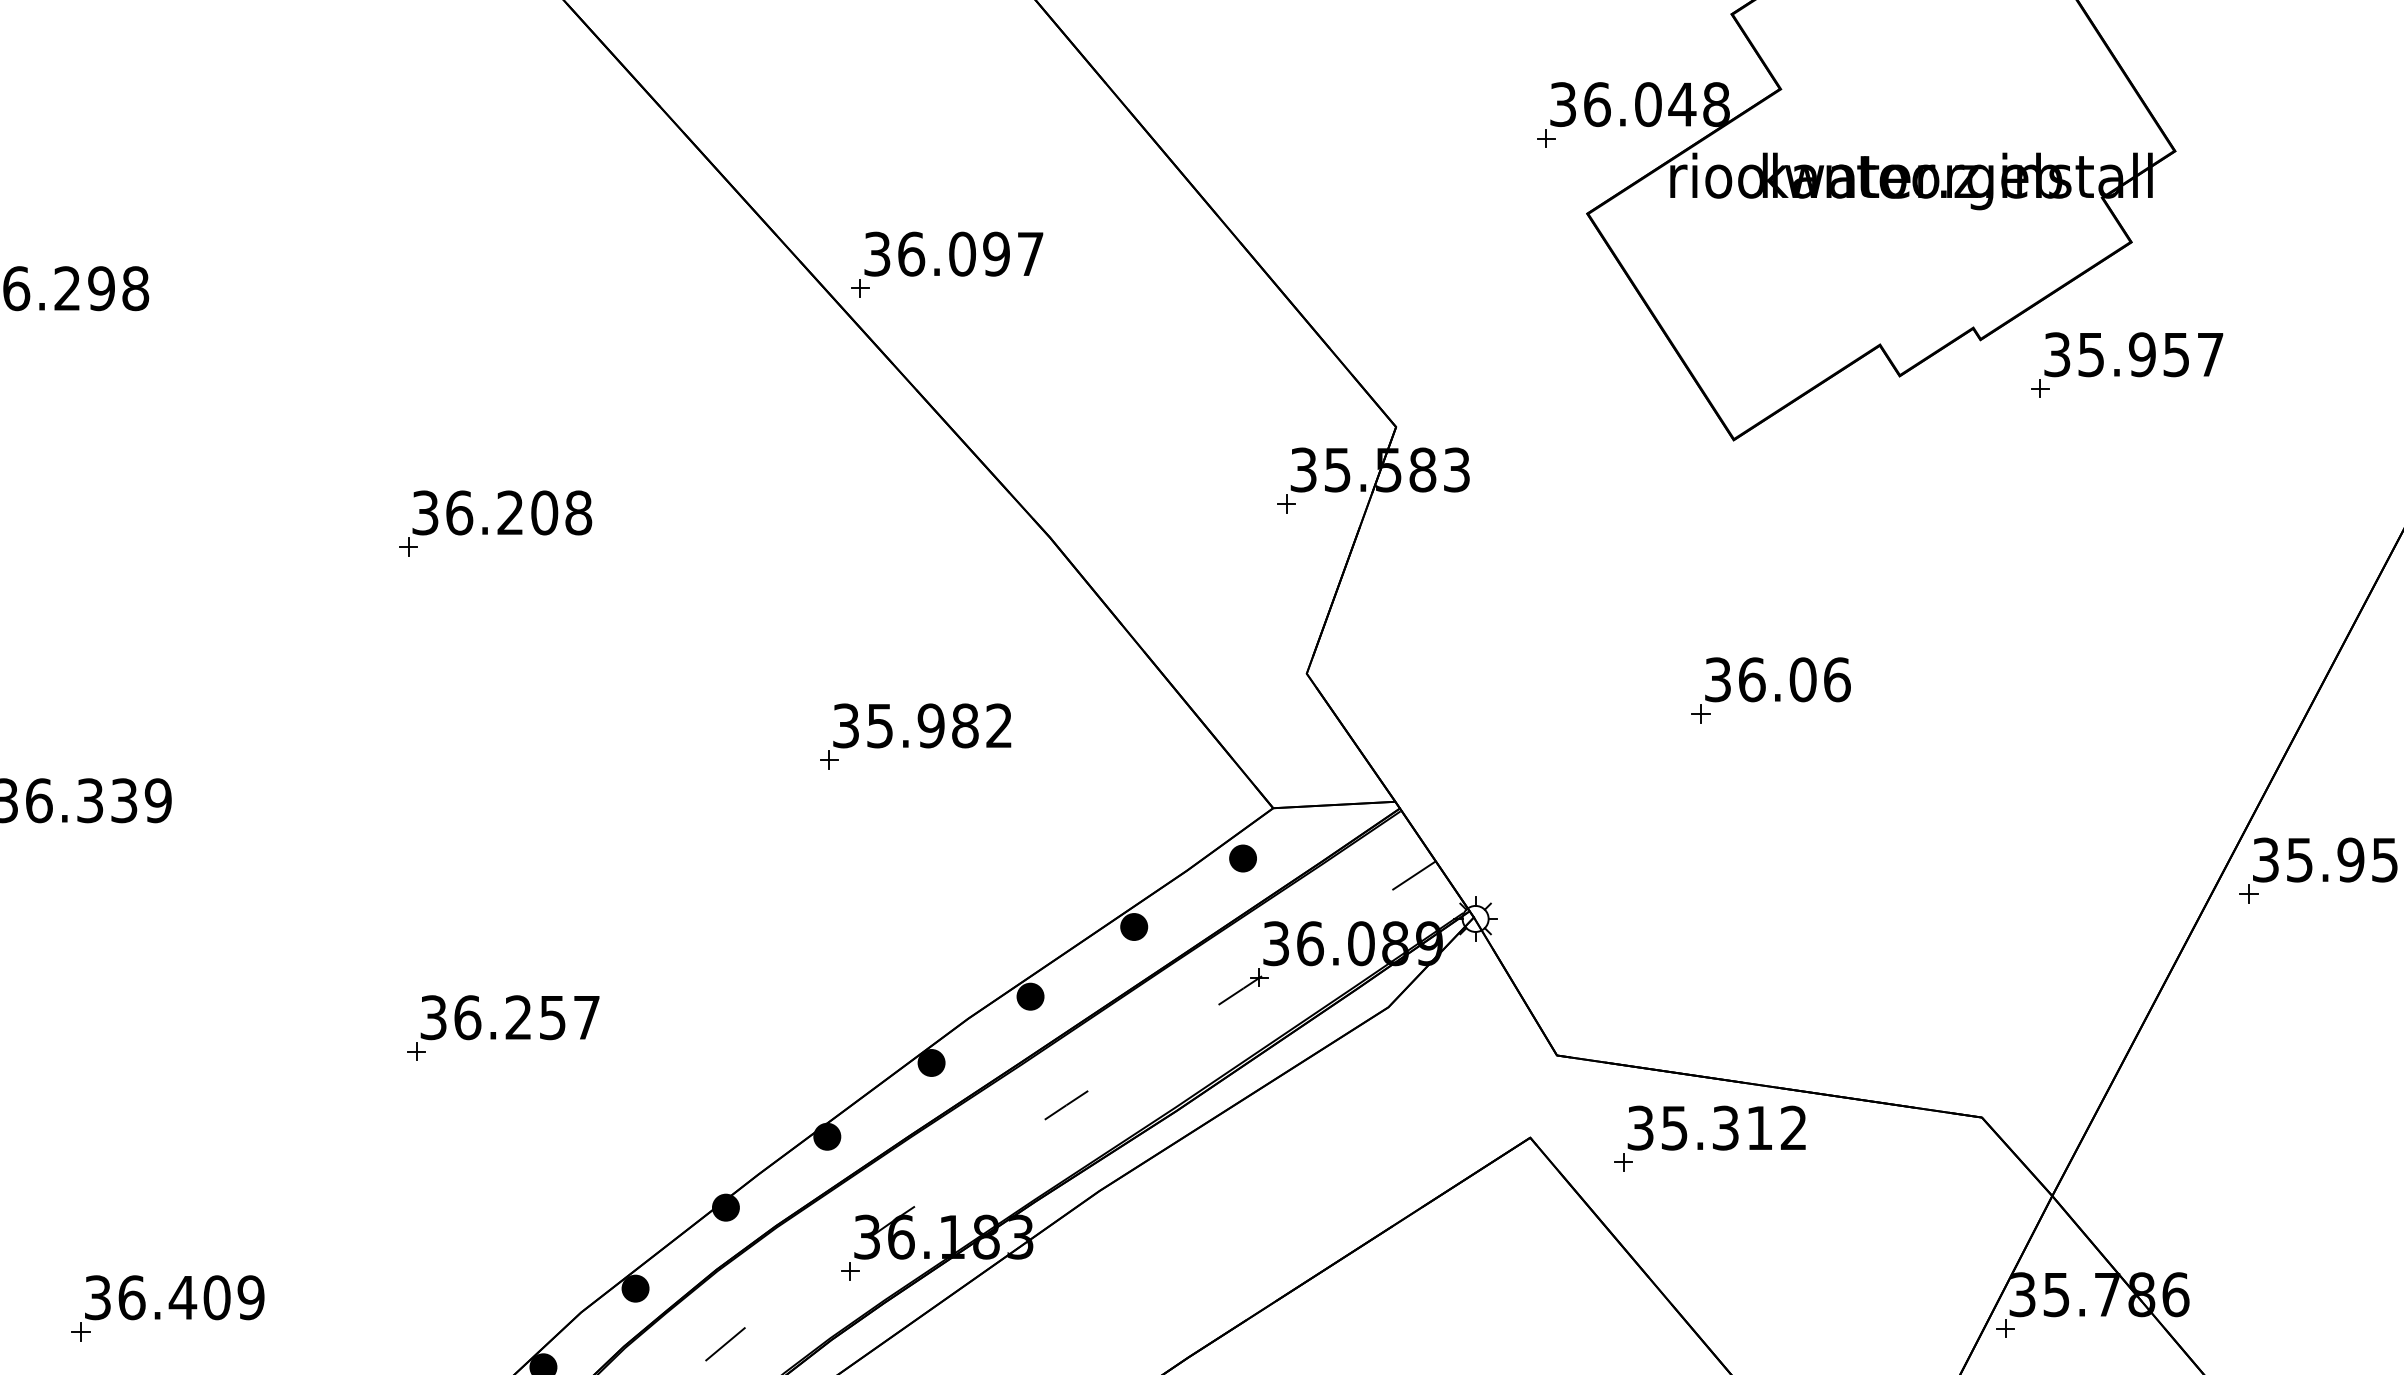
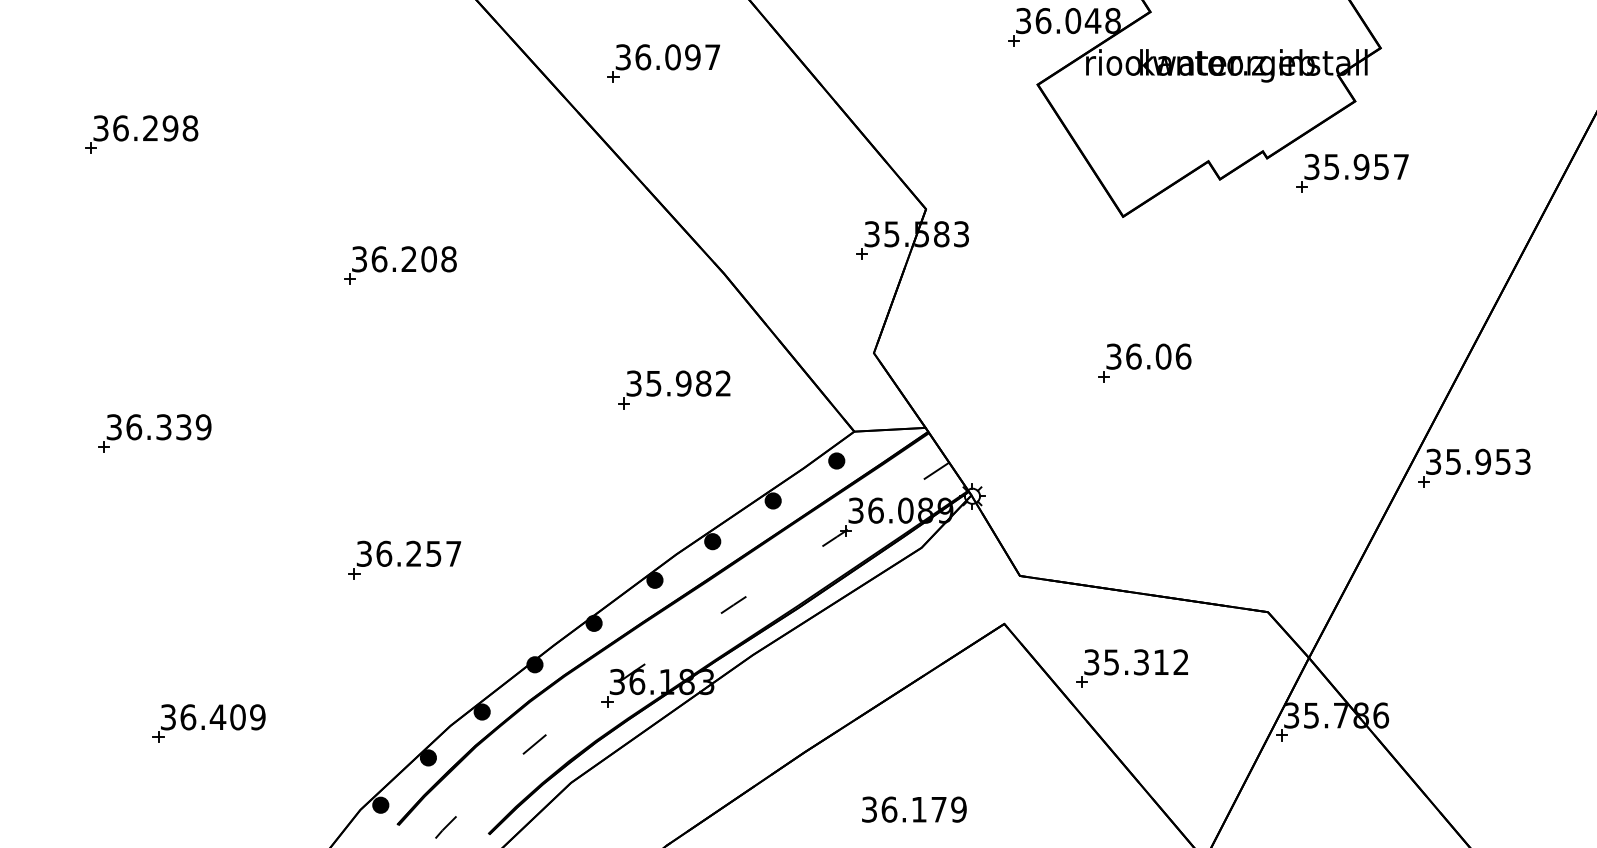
part: (946, 264) -> (663, 63), moved
part: (915, 735) -> (674, 389), moved
part: (1708, 1138) -> (1131, 668), moved

